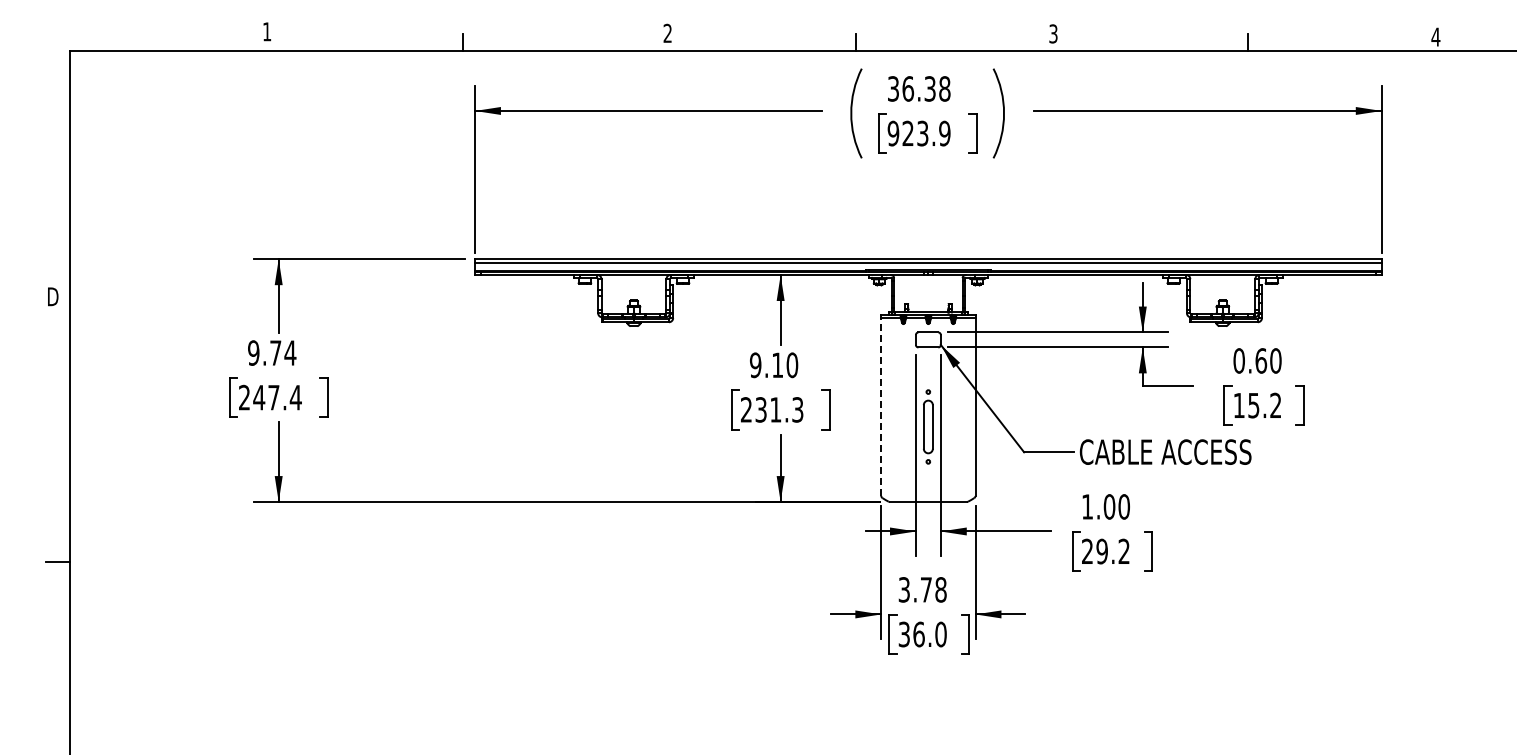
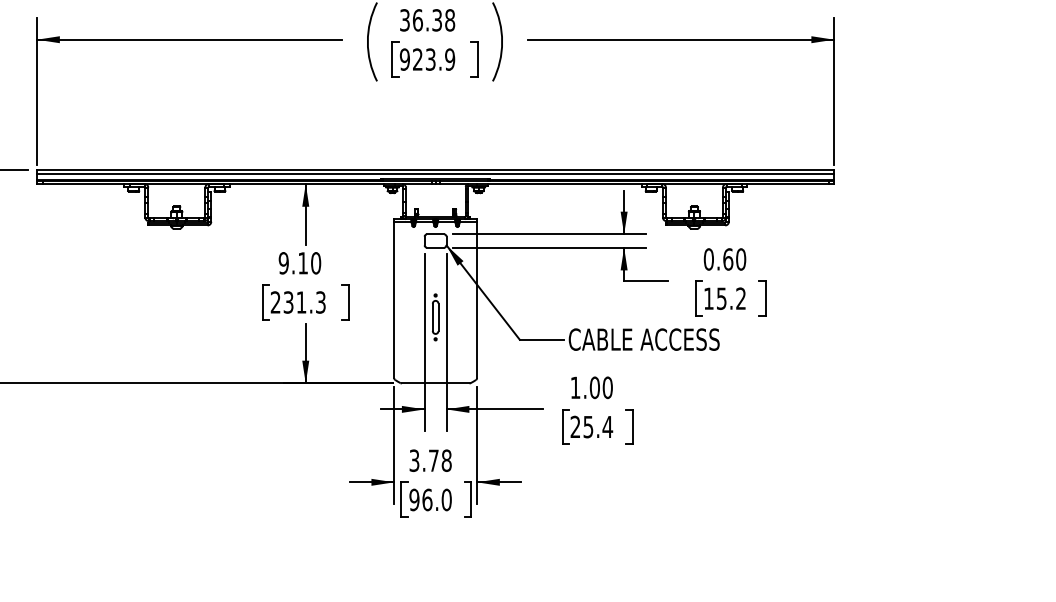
line: (881, 407) -> (394, 300), dashed -> solid
part: (928, 426) -> (435, 317), size x0.71
text: (1113, 551) -> (598, 426), 29.2 -> 25.4
text: (904, 634) -> (414, 499), 36.0 -> 96.0

